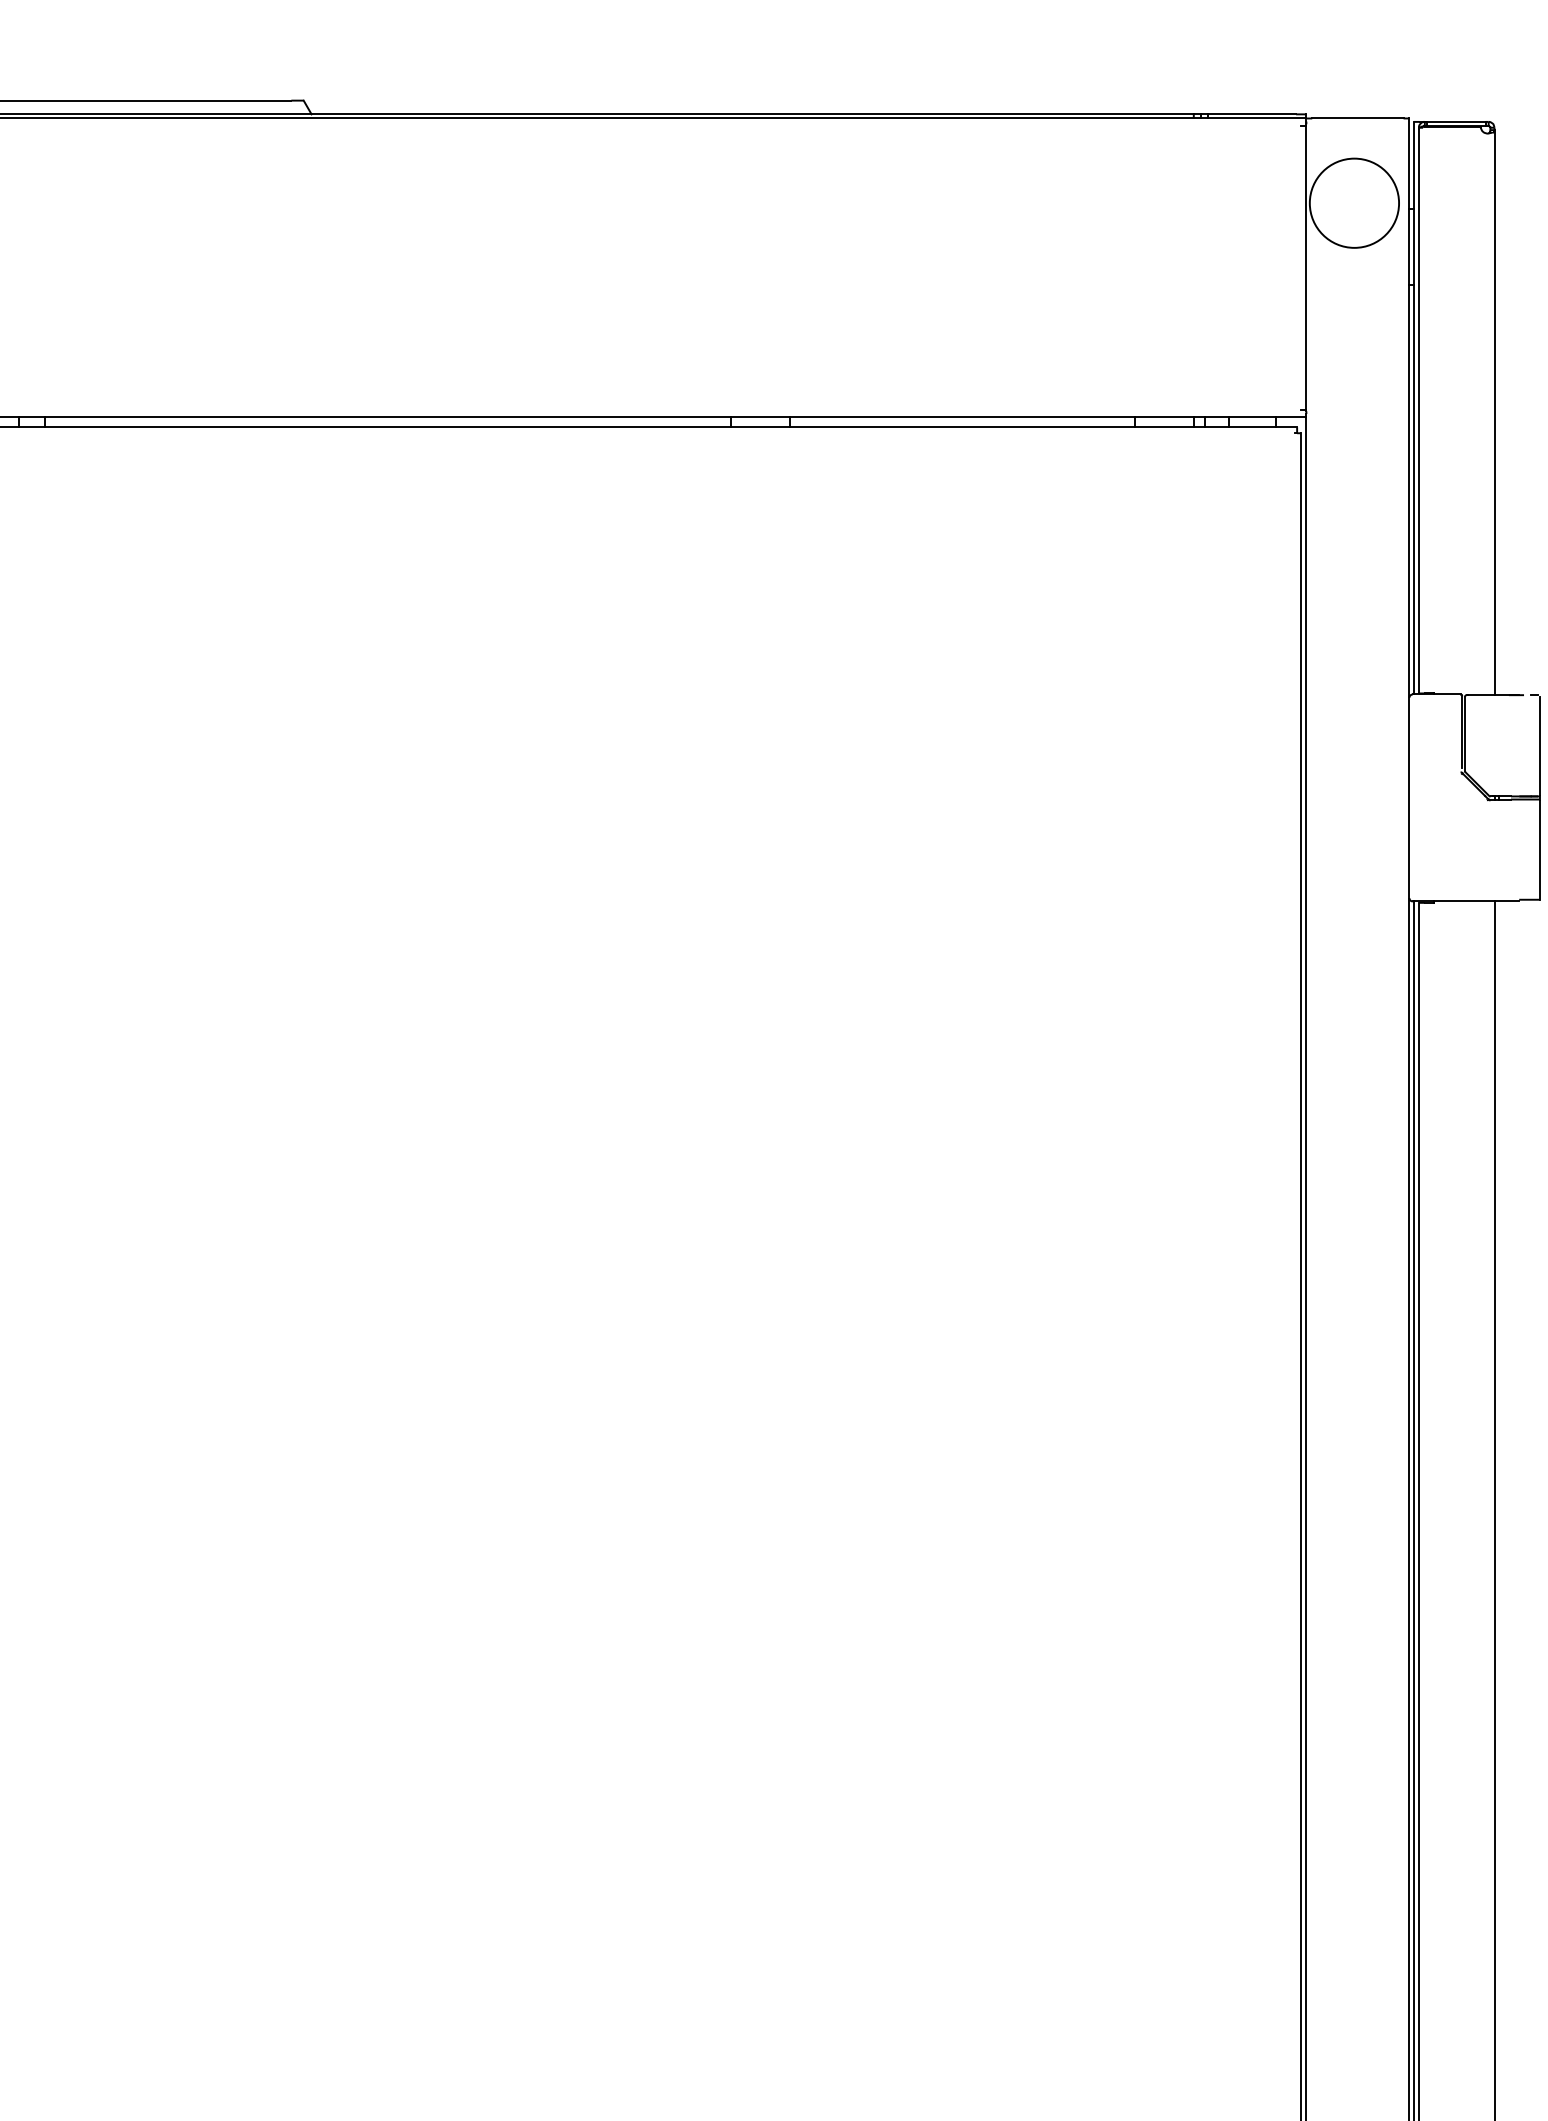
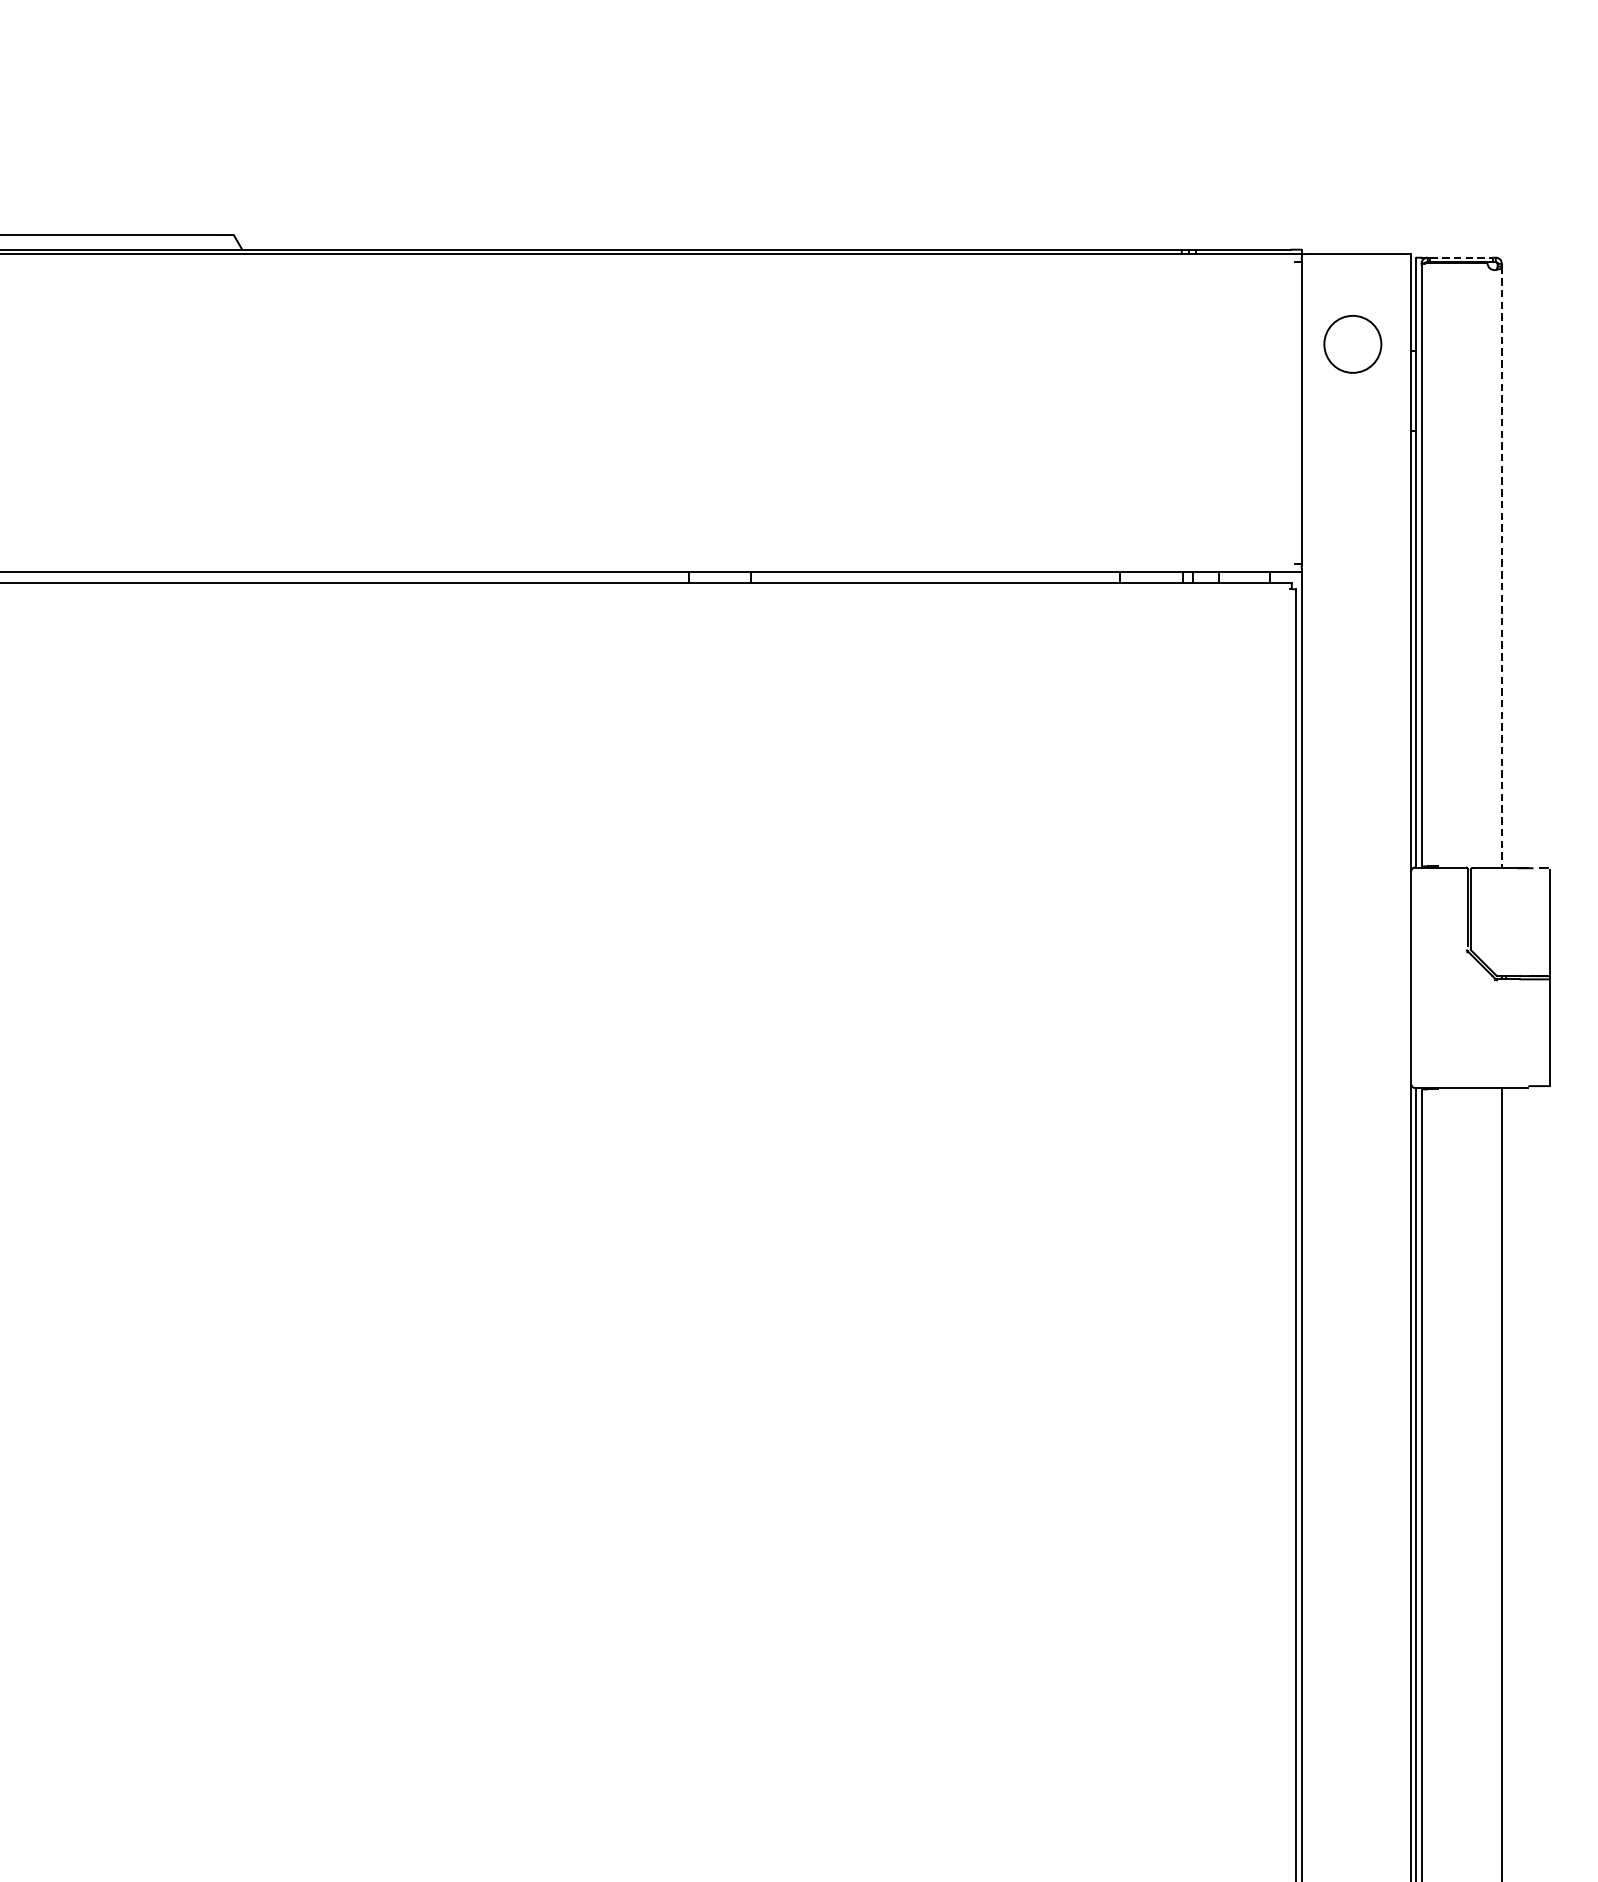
line: (1456, 121) -> (1461, 257), solid -> dashed
circle: (1354, 202) -> (1352, 343), size x0.6
line: (1494, 412) -> (1502, 567), solid -> dashed

